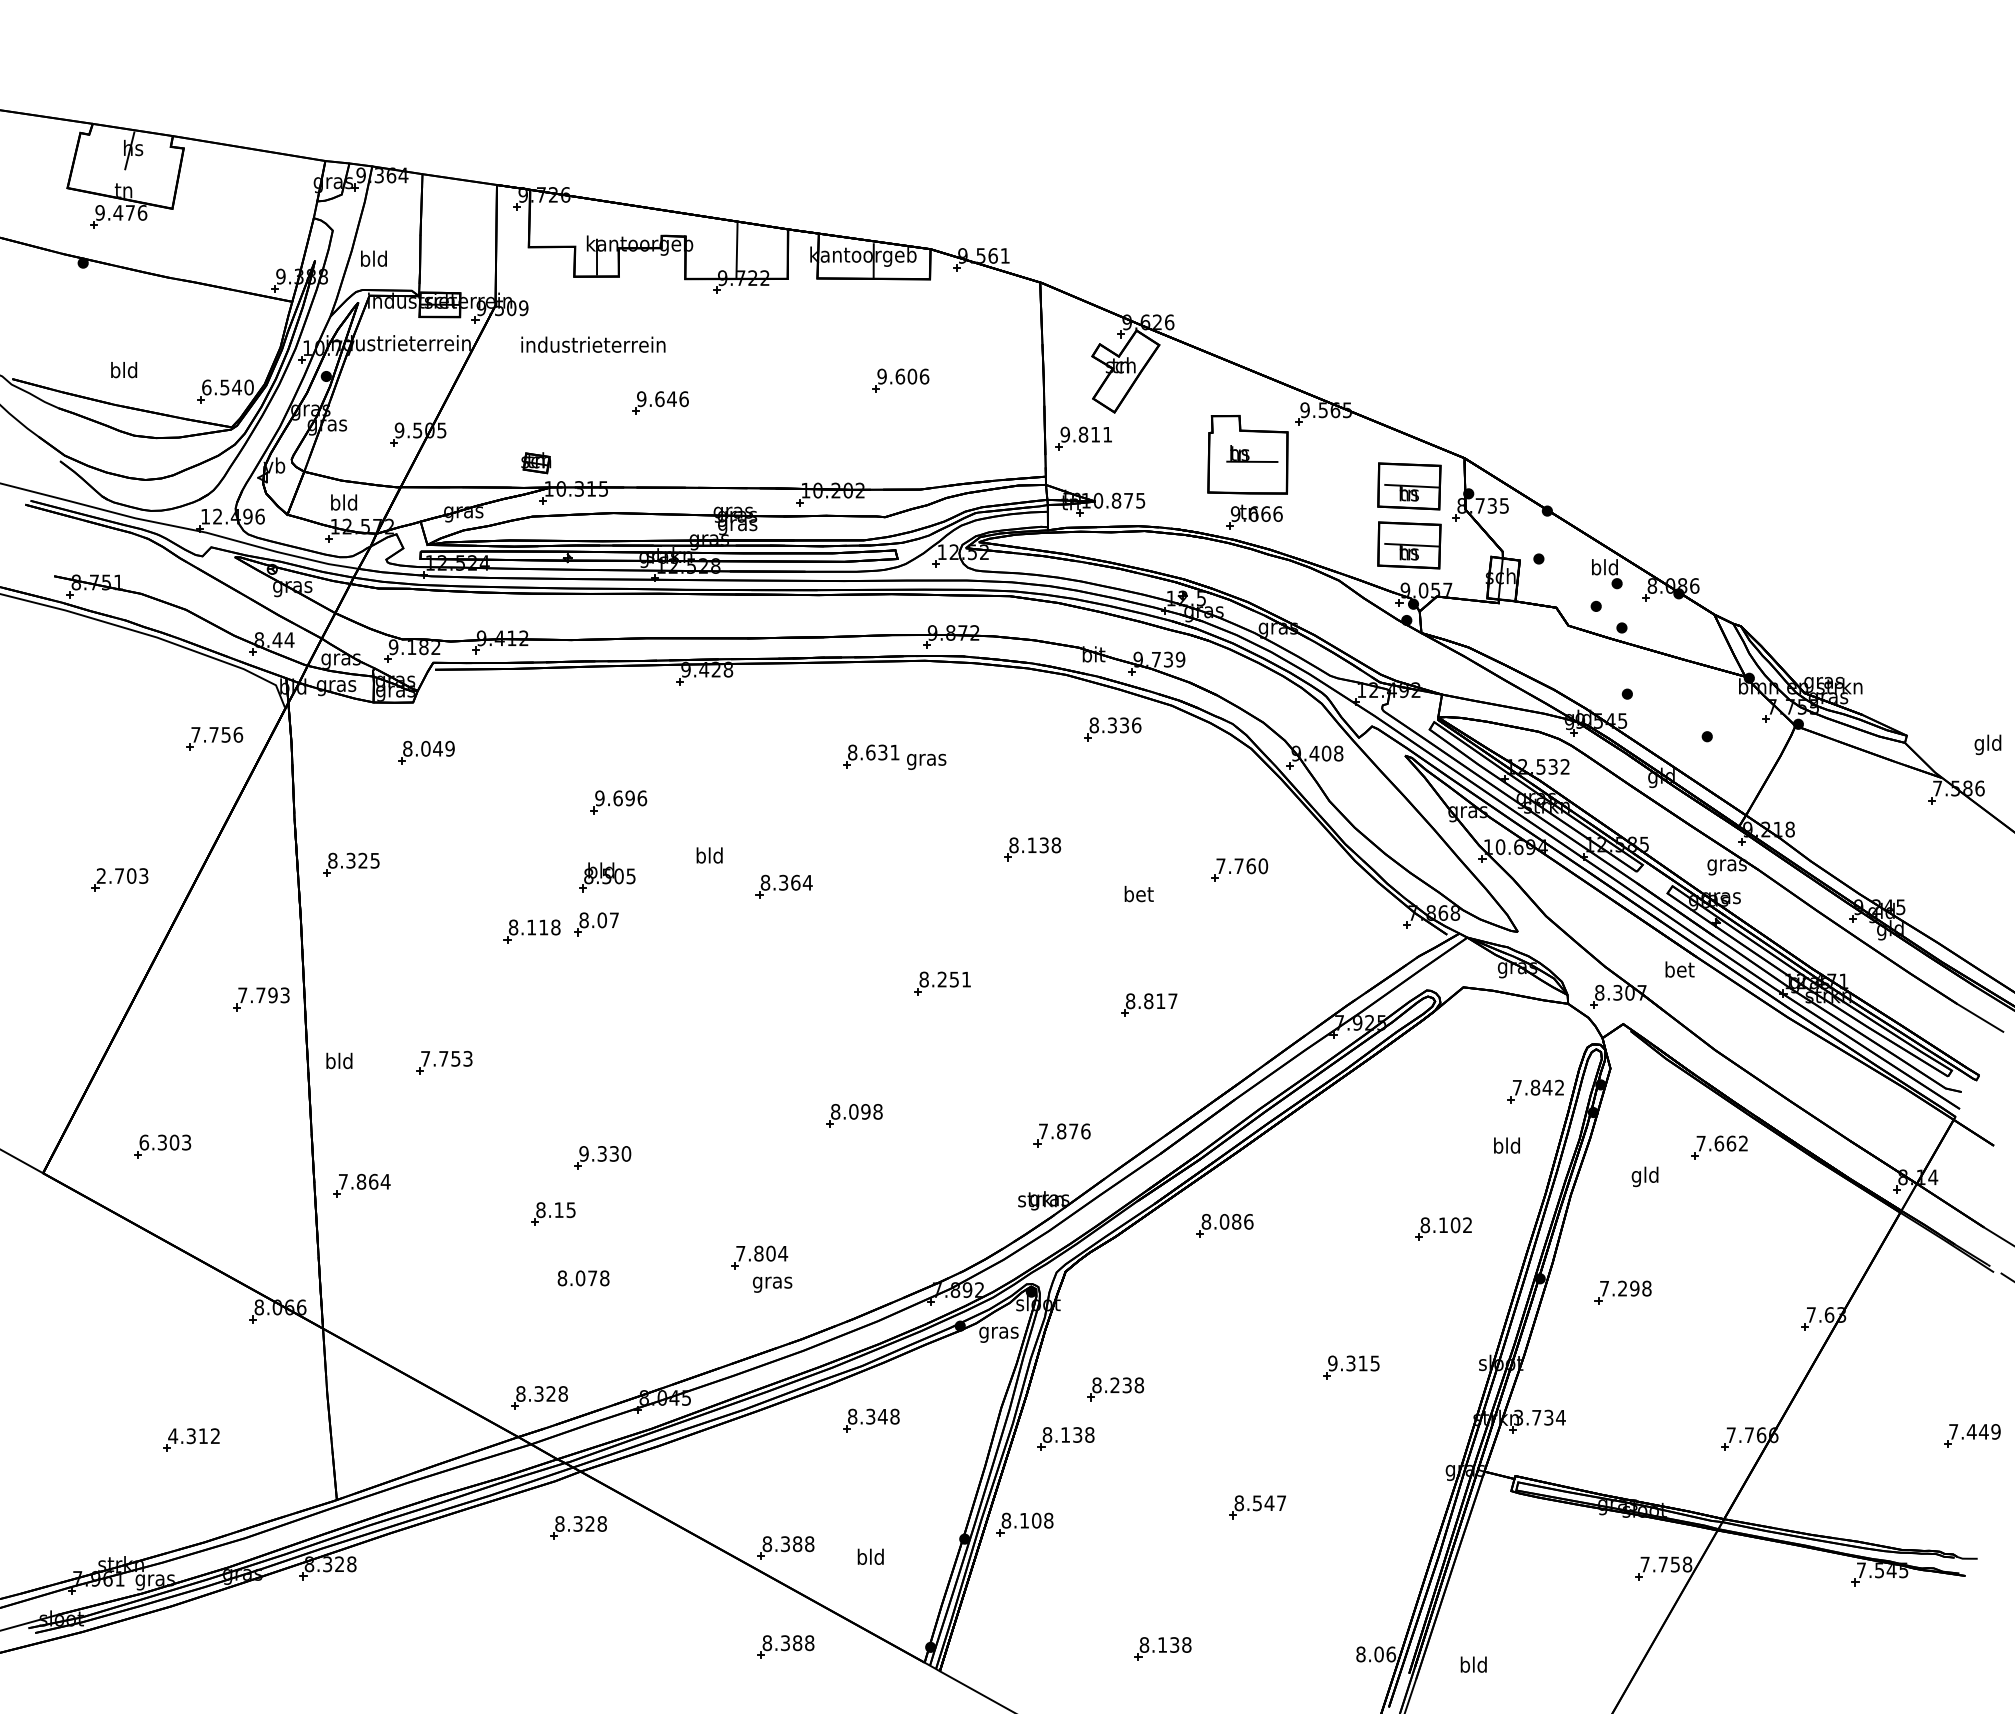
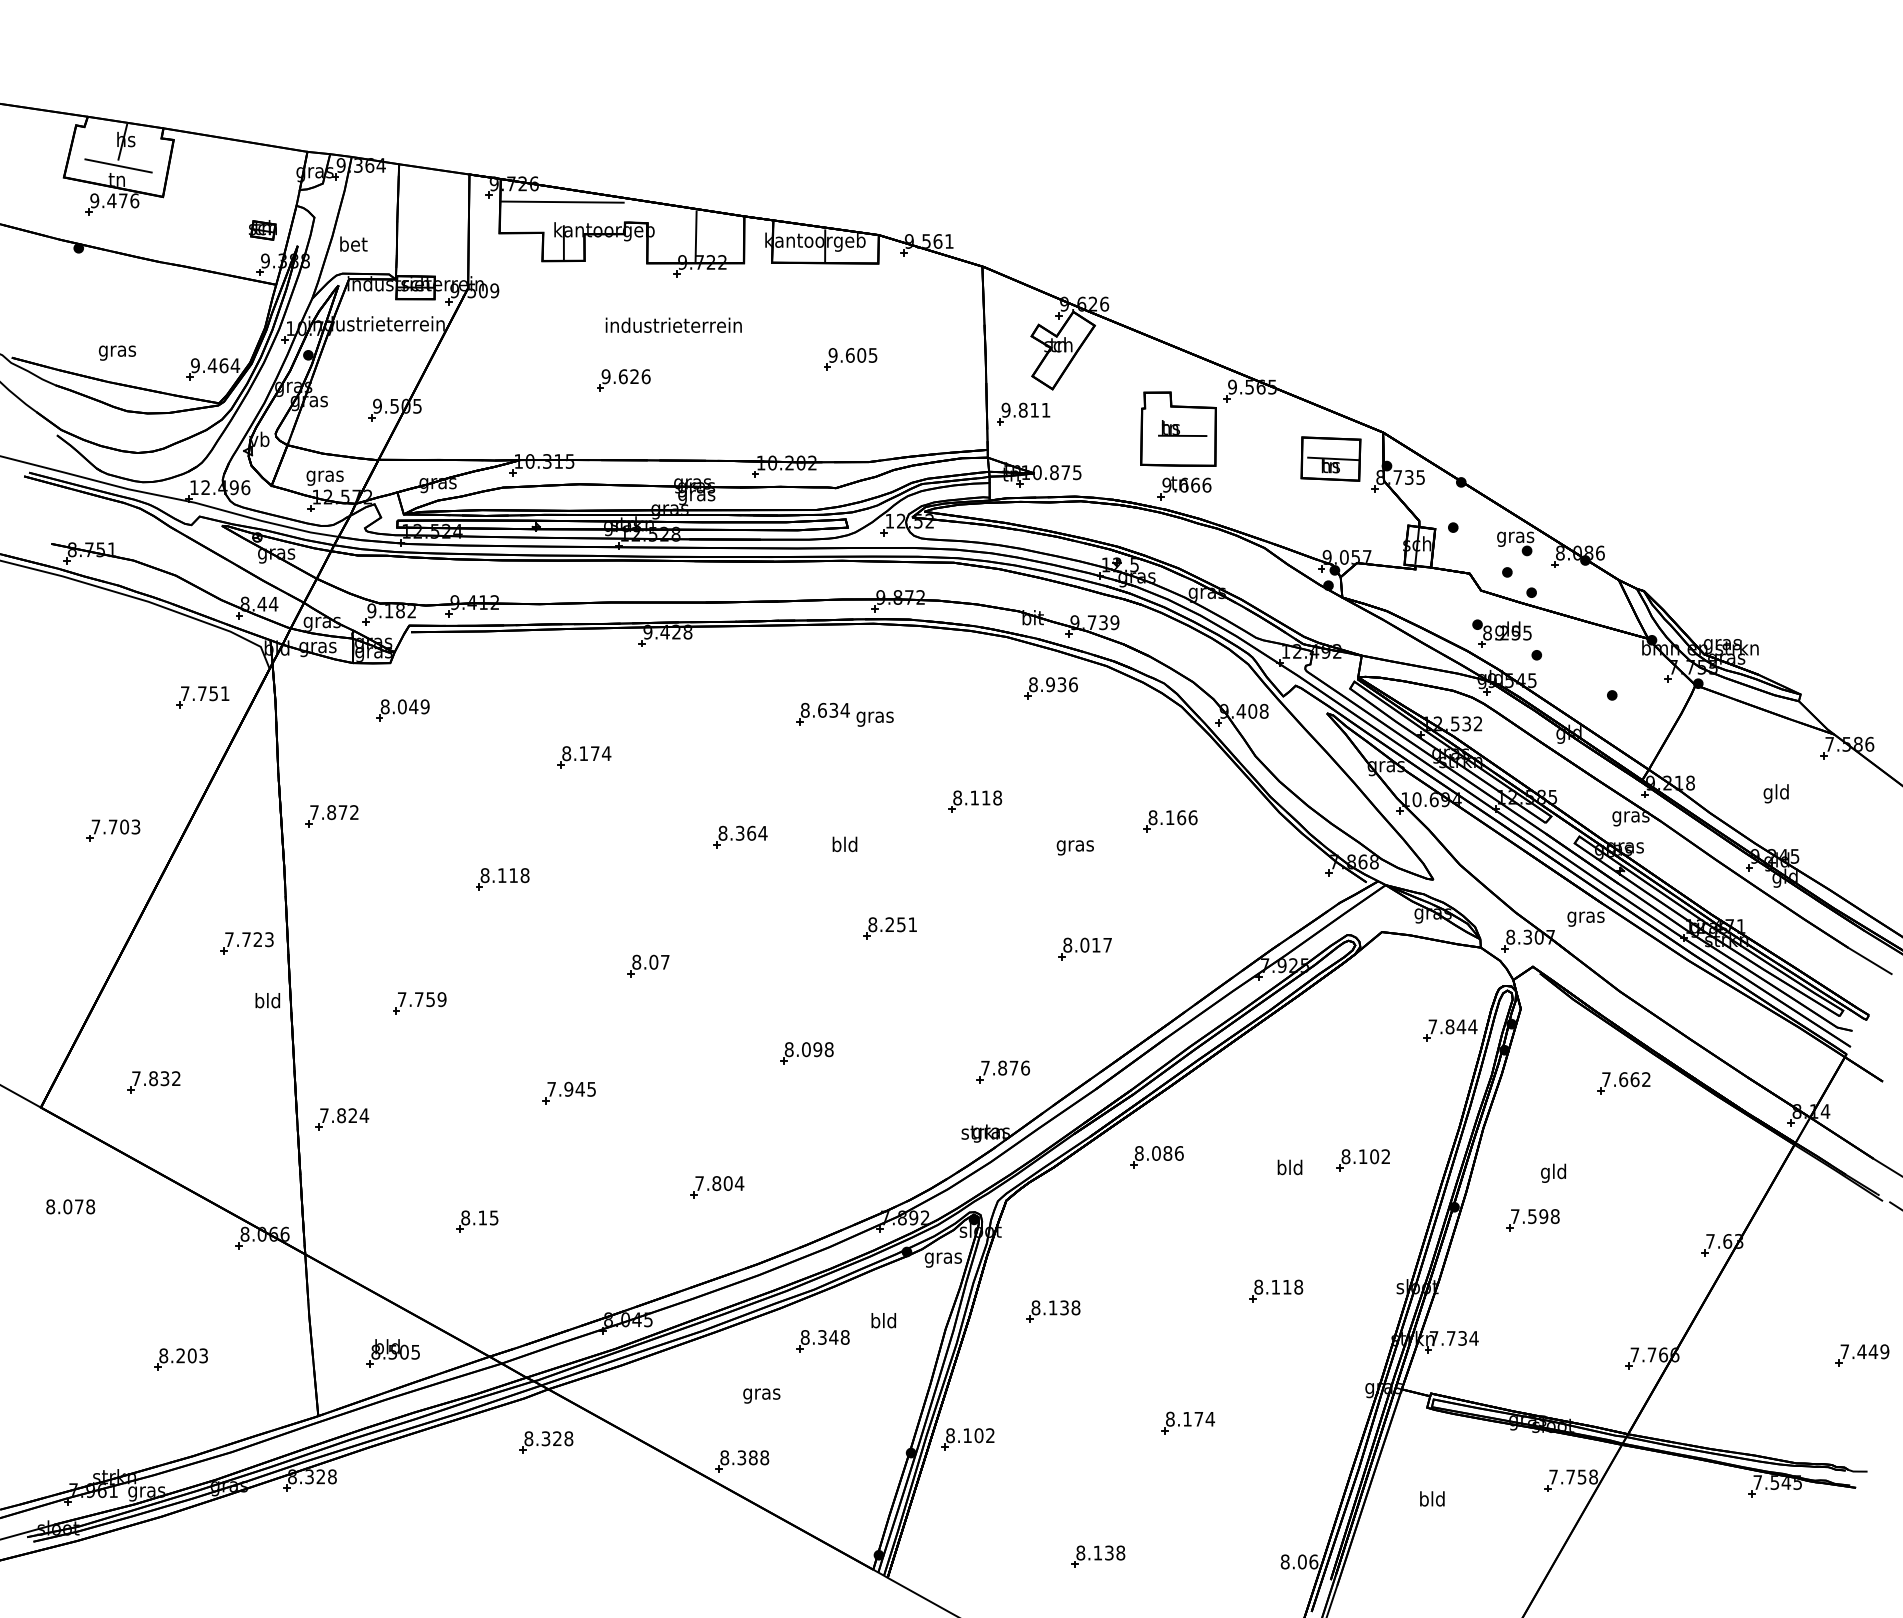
line: (125, 175) -> (118, 165), added
line: (595, 213) -> (562, 201), added
text: (374, 258) -> (353, 243), bld -> bet
text: (593, 344) -> (673, 325), moved
text: (123, 372) -> (116, 351), bld -> gras
text: (924, 376) -> (873, 355), 9.606 -> 9.605
text: (228, 387) -> (215, 365), 6.540 -> 9.464
text: (671, 398) -> (634, 376), 9.646 -> 9.626
part: (536, 463) -> (263, 230), moved
text: (343, 504) -> (324, 476), bld -> gras
part: (1409, 545) -> (1331, 514), removed
text: (1604, 569) -> (1515, 537), bld -> gras
part: (1590, 671) -> (1501, 633), added
text: (1112, 725) -> (1050, 684), 8.336 -> 8.936
text: (238, 734) -> (225, 693), 7.756 -> 7.751
text: (1987, 744) -> (1775, 793), moved
text: (894, 752) -> (844, 710), 8.631 -> 8.634
text: (621, 798) -> (587, 753), 9.696 -> 8.174
text: (1043, 845) -> (985, 798), 8.138 -> 8.118
text: (709, 855) -> (844, 844), moved
text: (353, 860) -> (333, 812), 8.325 -> 7.872
text: (1242, 866) -> (1173, 817), 7.760 -> 8.166
text: (100, 875) -> (95, 826), 2.703 -> 7.703
part: (607, 877) -> (393, 1353), moved
text: (1138, 895) -> (1075, 845), bet -> gras
part: (596, 924) -> (648, 966), moved
text: (1679, 971) -> (1586, 917), bet -> gras
text: (272, 995) -> (257, 939), 7.793 -> 7.723
text: (1148, 1000) -> (1084, 944), 8.817 -> 8.017
text: (467, 1058) -> (441, 999), 7.753 -> 7.759
text: (339, 1060) -> (267, 1000), moved
text: (1559, 1087) -> (1472, 1026), 7.842 -> 7.844
text: (165, 1142) -> (156, 1078), 6.303 -> 7.832
text: (1506, 1145) -> (1289, 1167), moved
text: (605, 1153) -> (571, 1088), 9.330 -> 7.945
text: (1644, 1176) -> (1552, 1172), moved
text: (373, 1181) -> (352, 1115), 7.864 -> 7.824
part: (553, 1213) -> (477, 1221), moved
text: (583, 1278) -> (70, 1206), moved
text: (772, 1284) -> (761, 1395), moved
text: (1622, 1288) -> (1532, 1216), 7.298 -> 7.598
text: (1353, 1363) -> (1278, 1287), 9.315 -> 8.118
text: (1114, 1384) -> (1052, 1307), 8.238 -> 8.138
part: (539, 1397) -> (509, 1319), removed
text: (1518, 1417) -> (1433, 1338), 3.734 -> 7.734
text: (193, 1436) -> (182, 1356), 4.312 -> 8.203
part: (1065, 1438) -> (1006, 1358), removed
text: (1269, 1503) -> (1198, 1419), 8.547 -> 8.174
text: (1048, 1520) -> (990, 1435), 8.108 -> 8.102
text: (870, 1556) -> (883, 1320), moved
part: (785, 1646) -> (741, 1554), removed
text: (1473, 1664) -> (1432, 1498), moved

